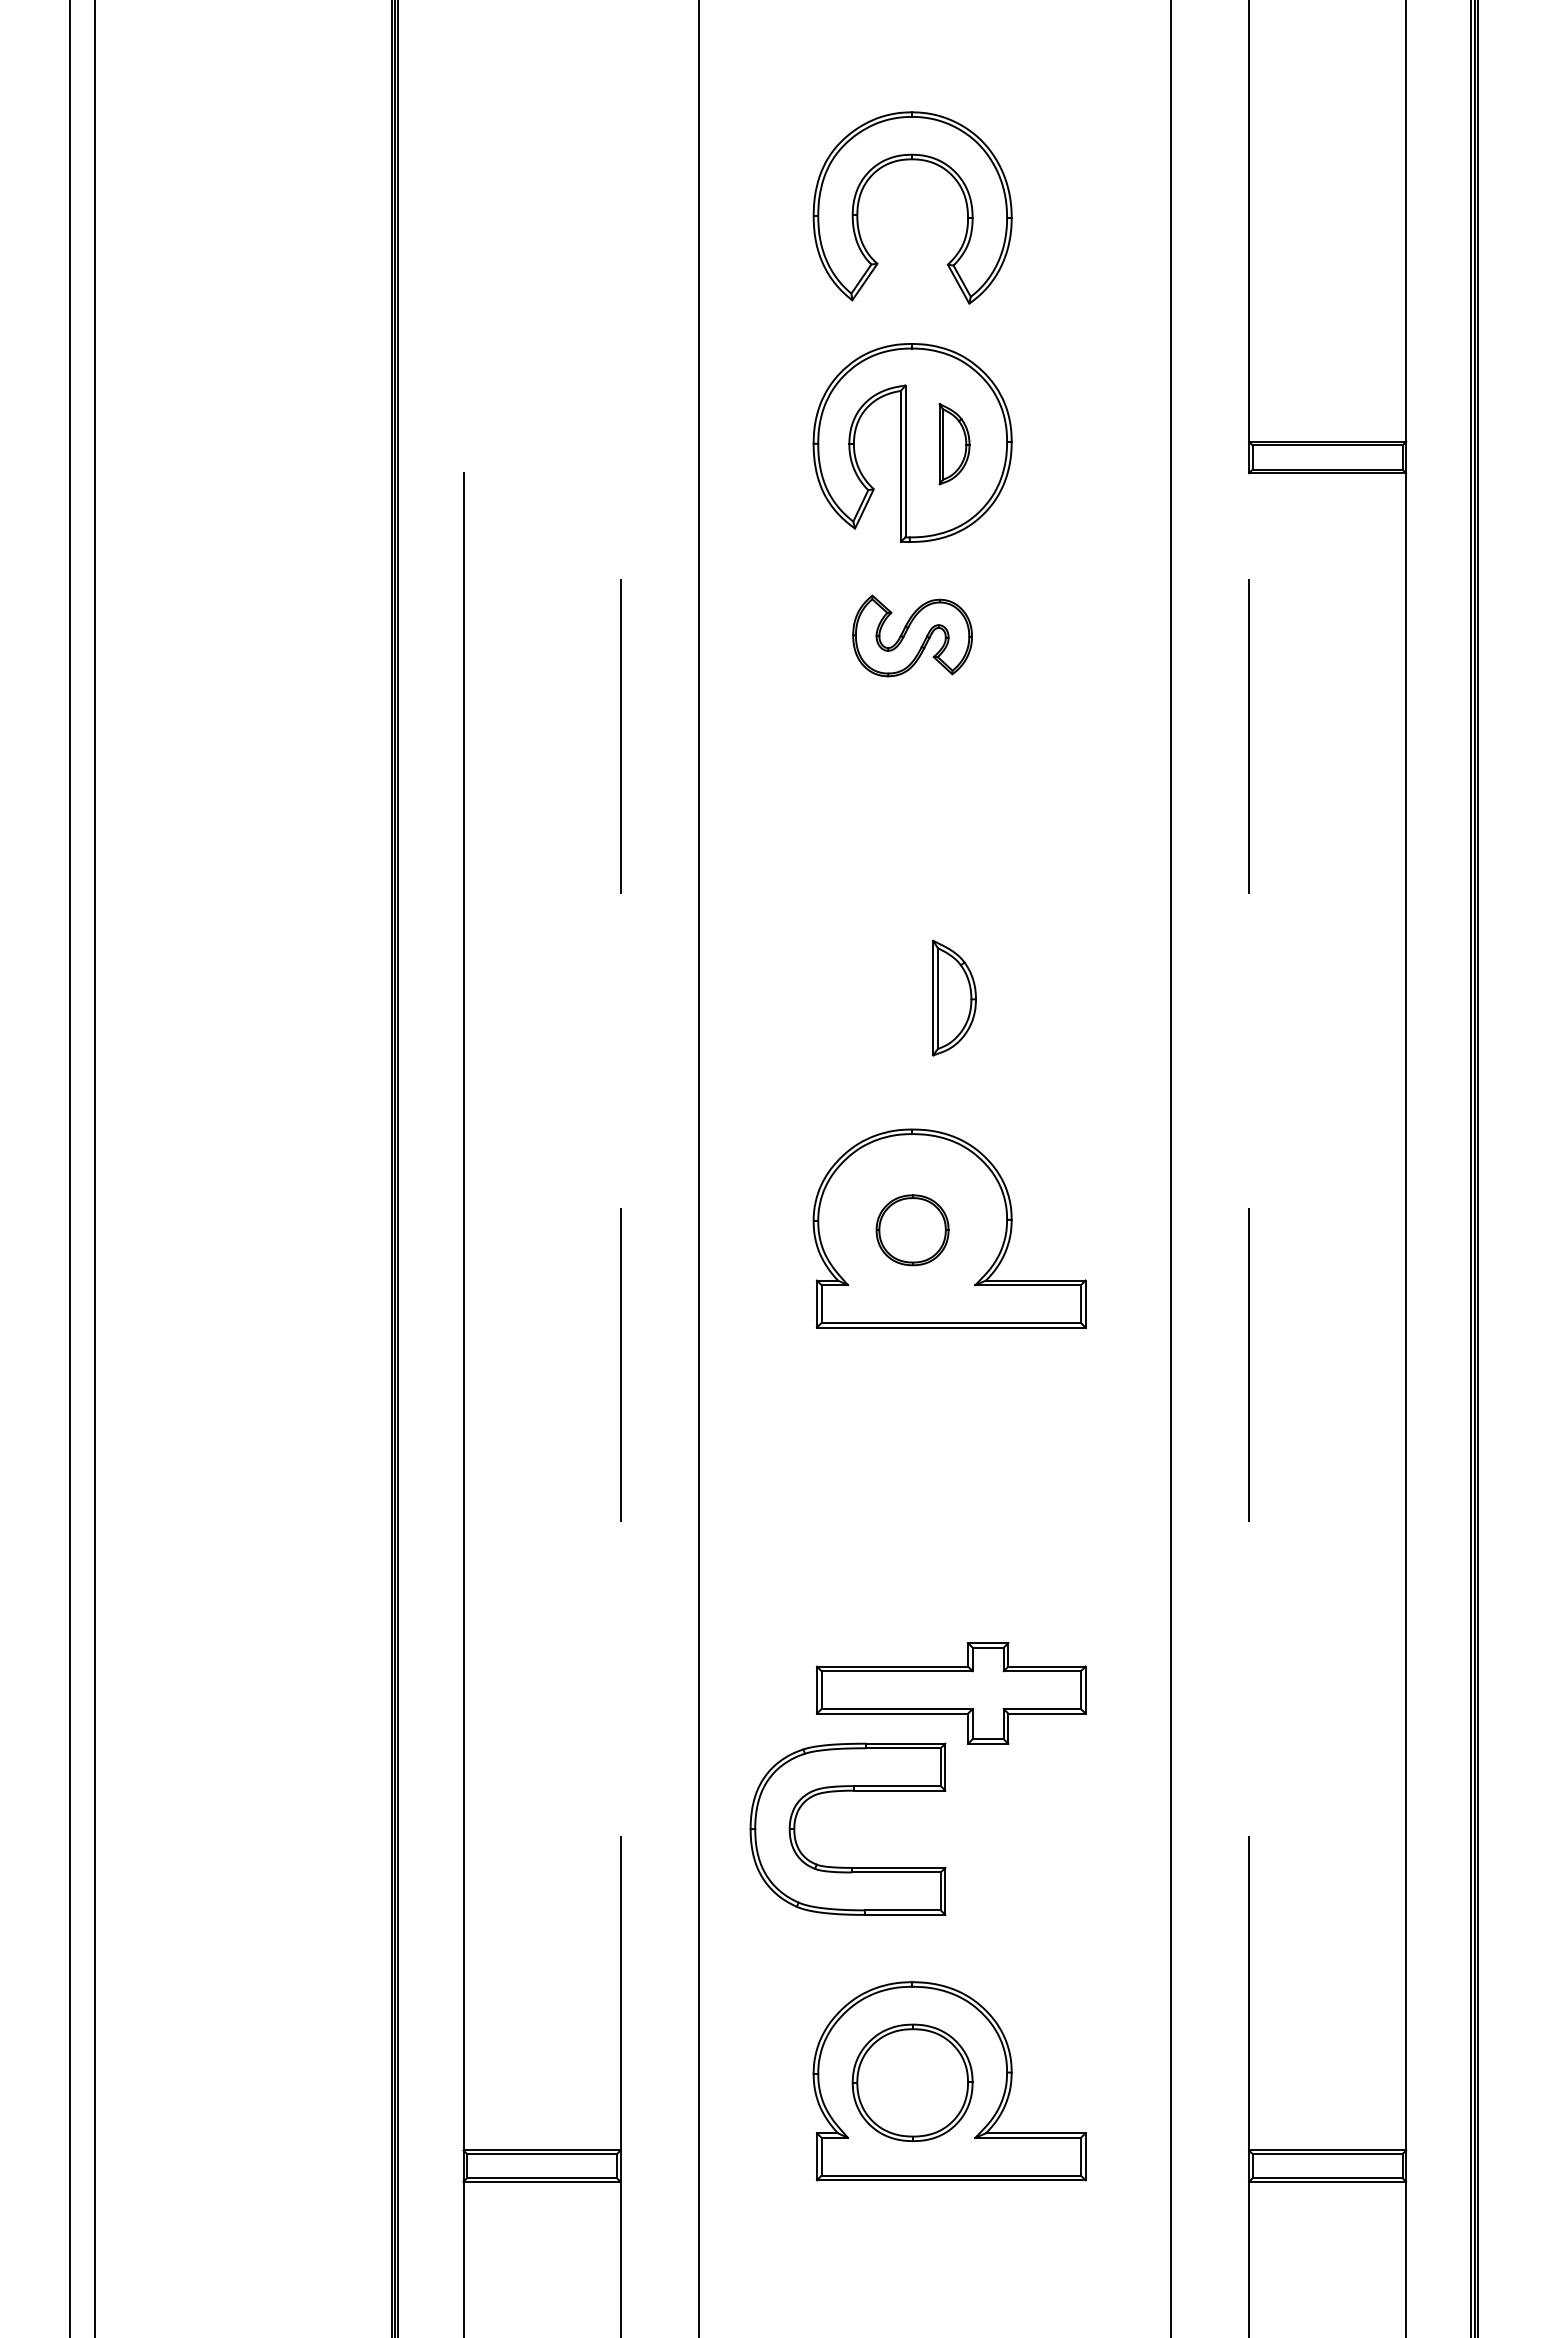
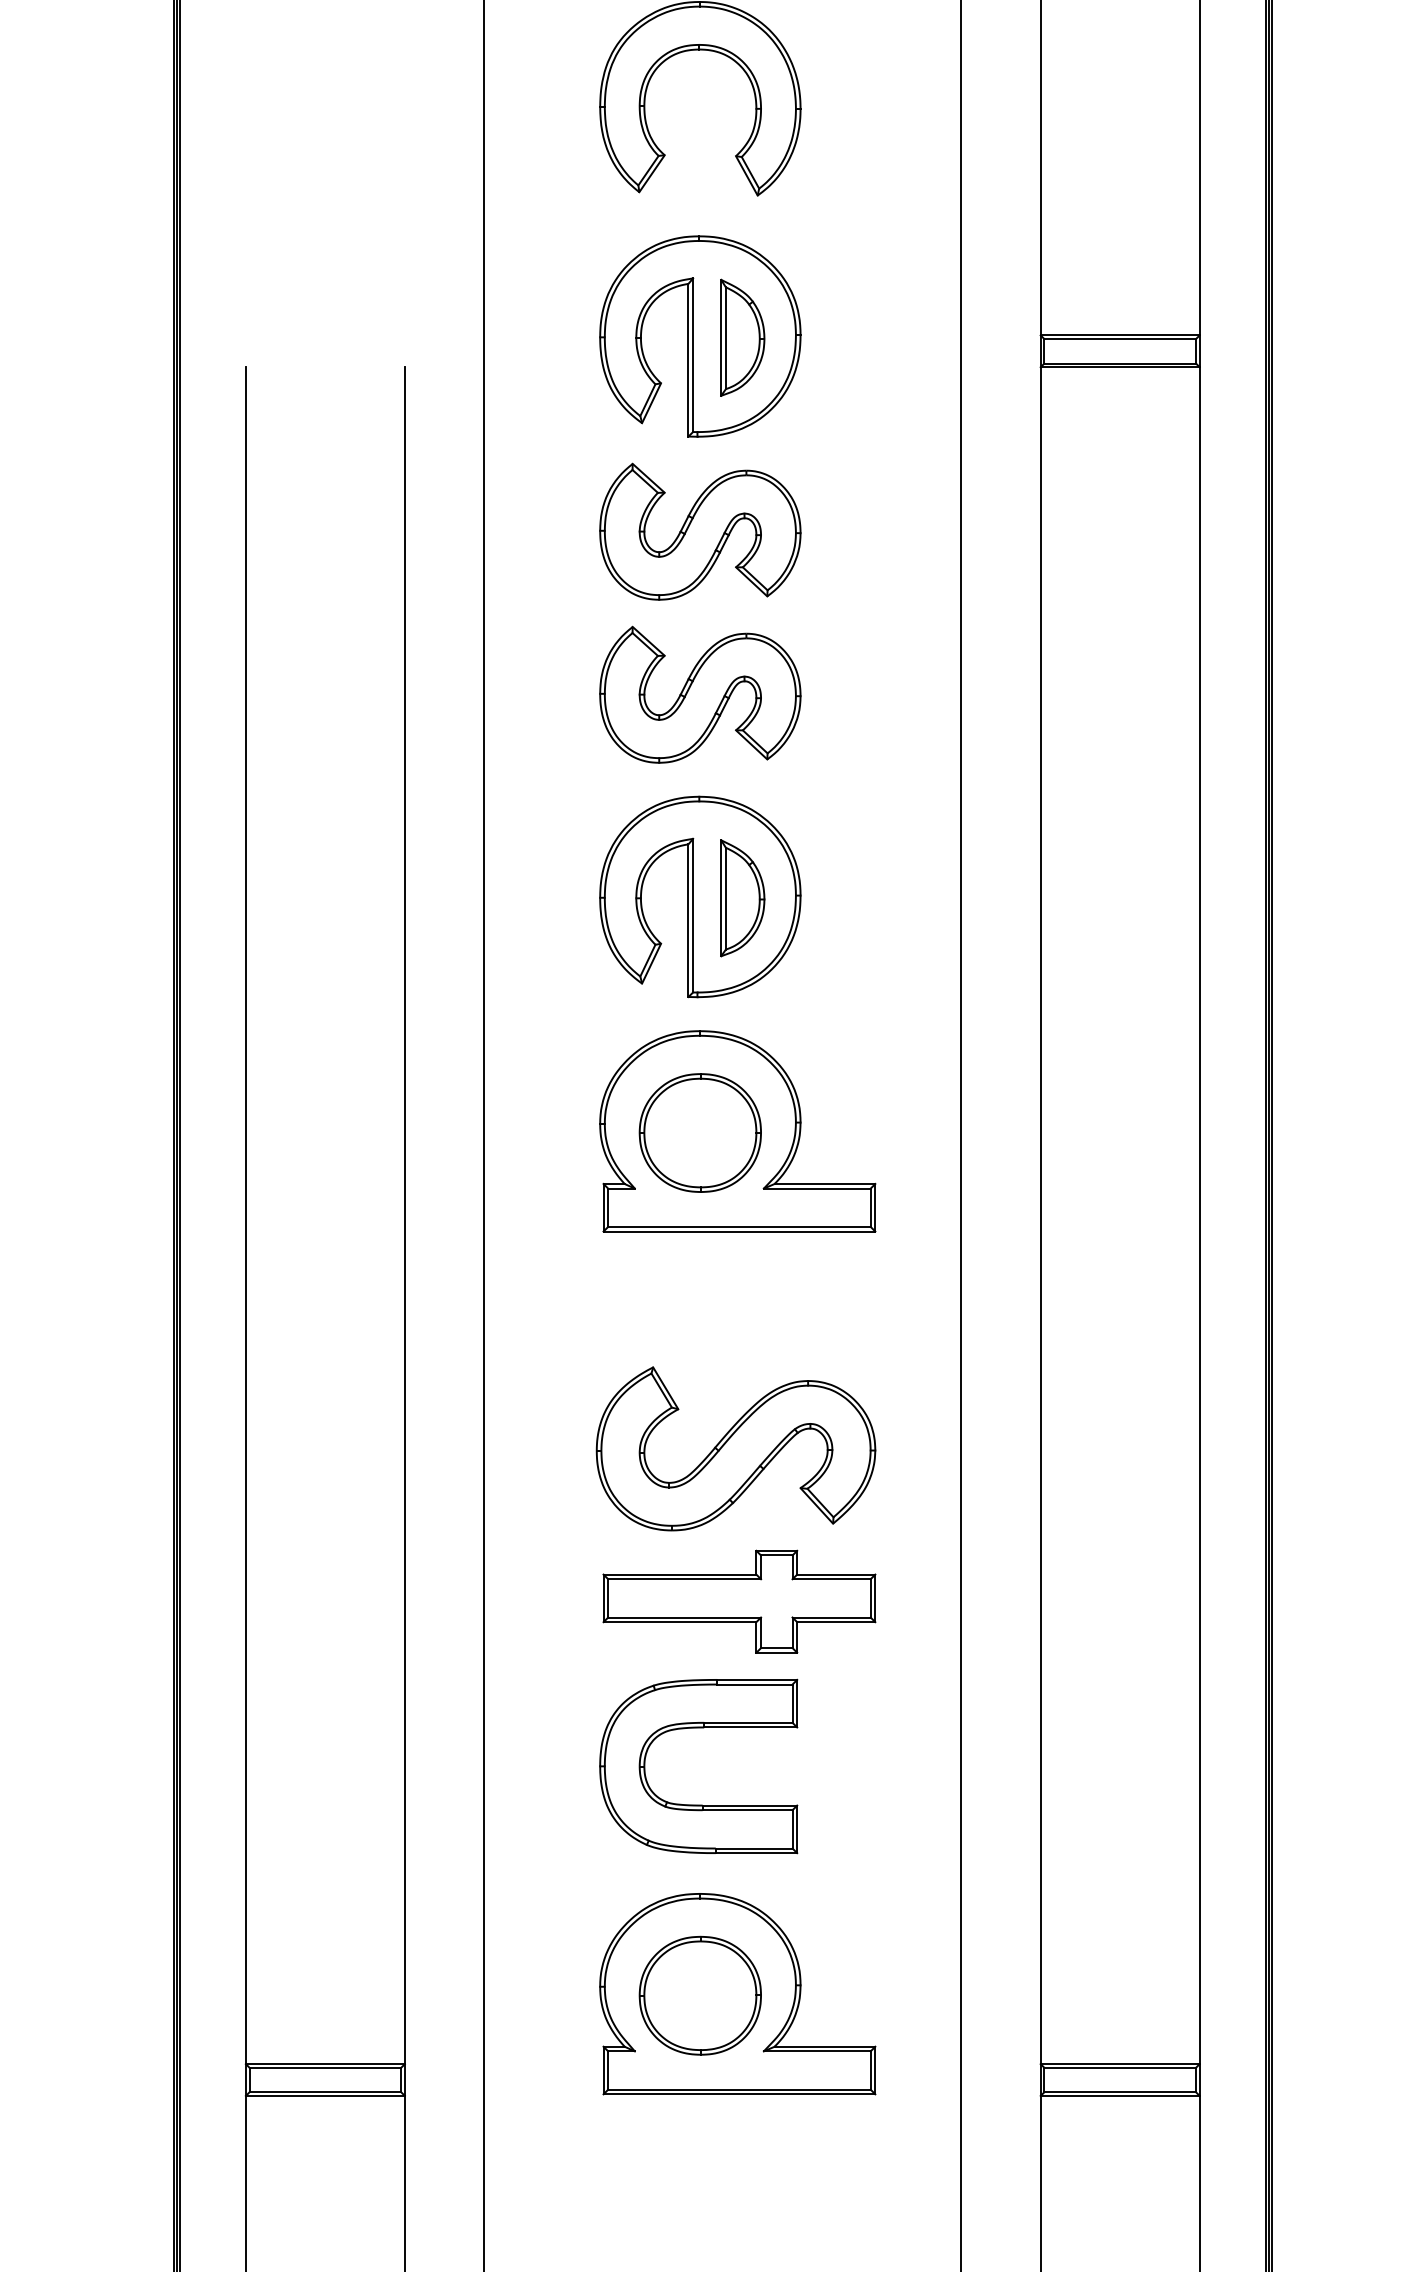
part: (954, 443) -> (742, 337), size x1.43
part: (912, 635) -> (700, 531), size x1.67
part: (912, 797) -> (700, 695), added
part: (912, 996) -> (700, 896), added
part: (912, 1230) -> (700, 1133), size x1.67
line: (620, 1311) -> (404, 1215), dashed -> solid
line: (1249, 1311) -> (1041, 1215), dashed -> solid
part: (947, 1541) -> (735, 1448), added
part: (847, 1791) -> (698, 1728), moved

